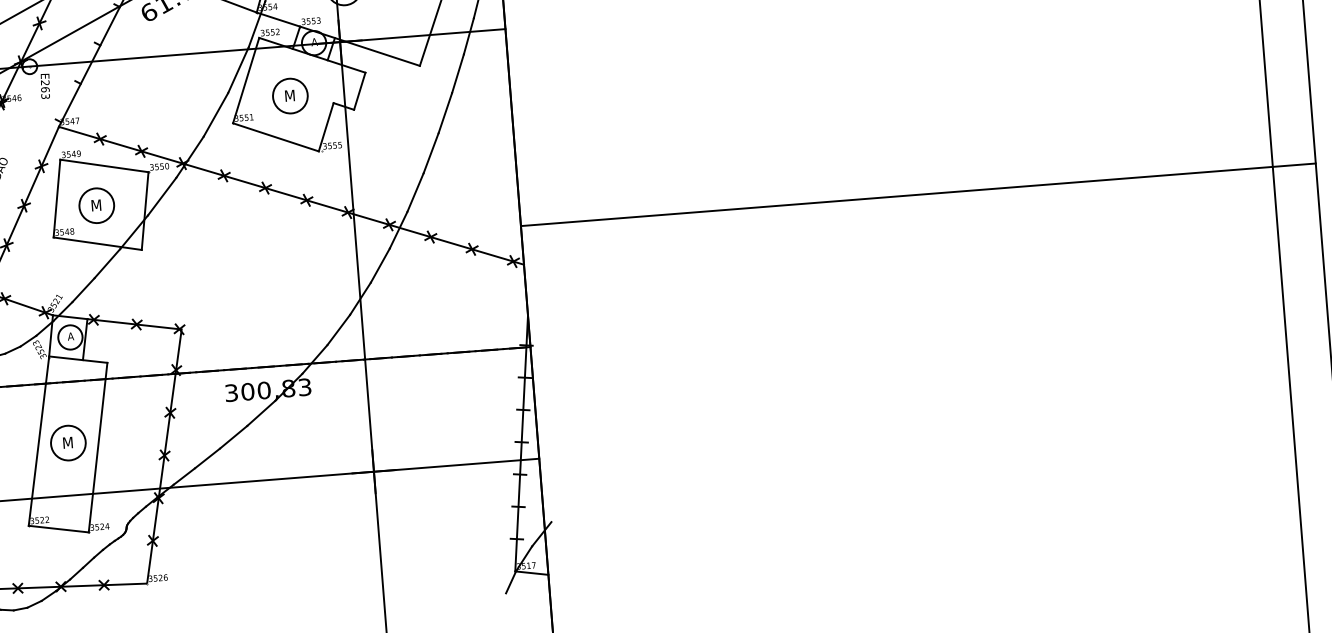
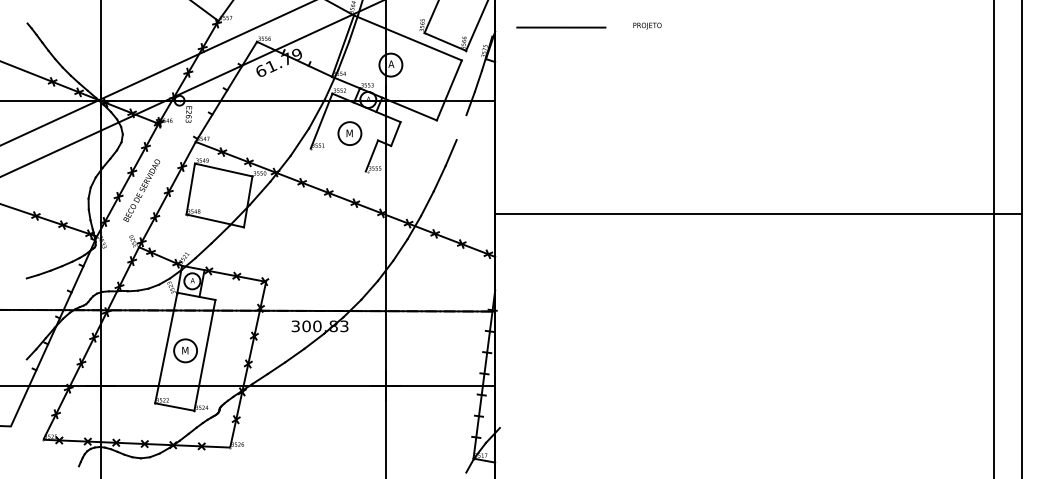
line: (457, 73) -> (461, 127), removed
line: (274, 136) -> (337, 159), removed
line: (917, 195) -> (758, 214), moved
part: (96, 205) -> (216, 195), removed

